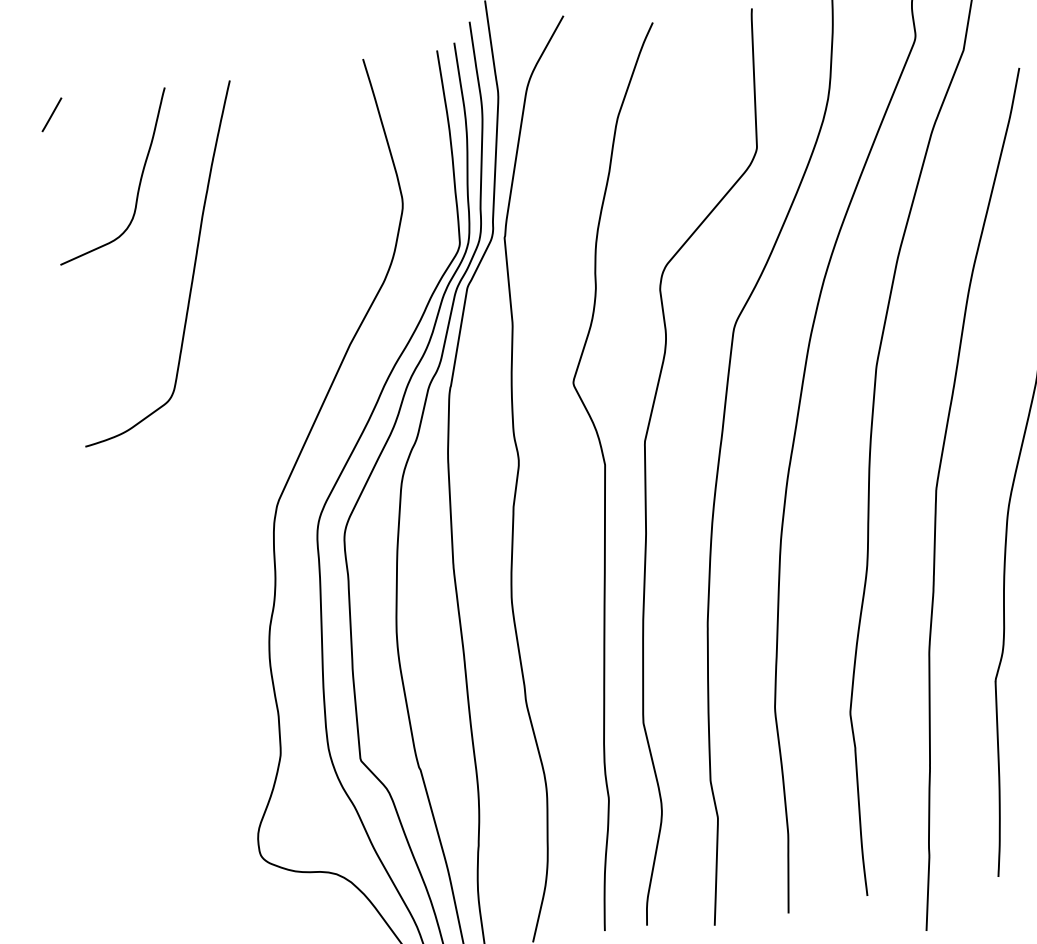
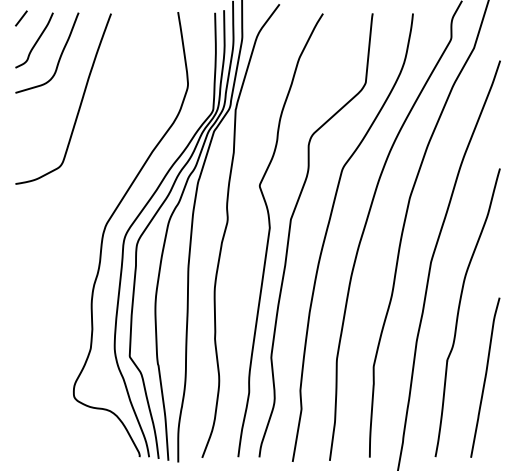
curve: (86, 156) -> (35, 41), added

